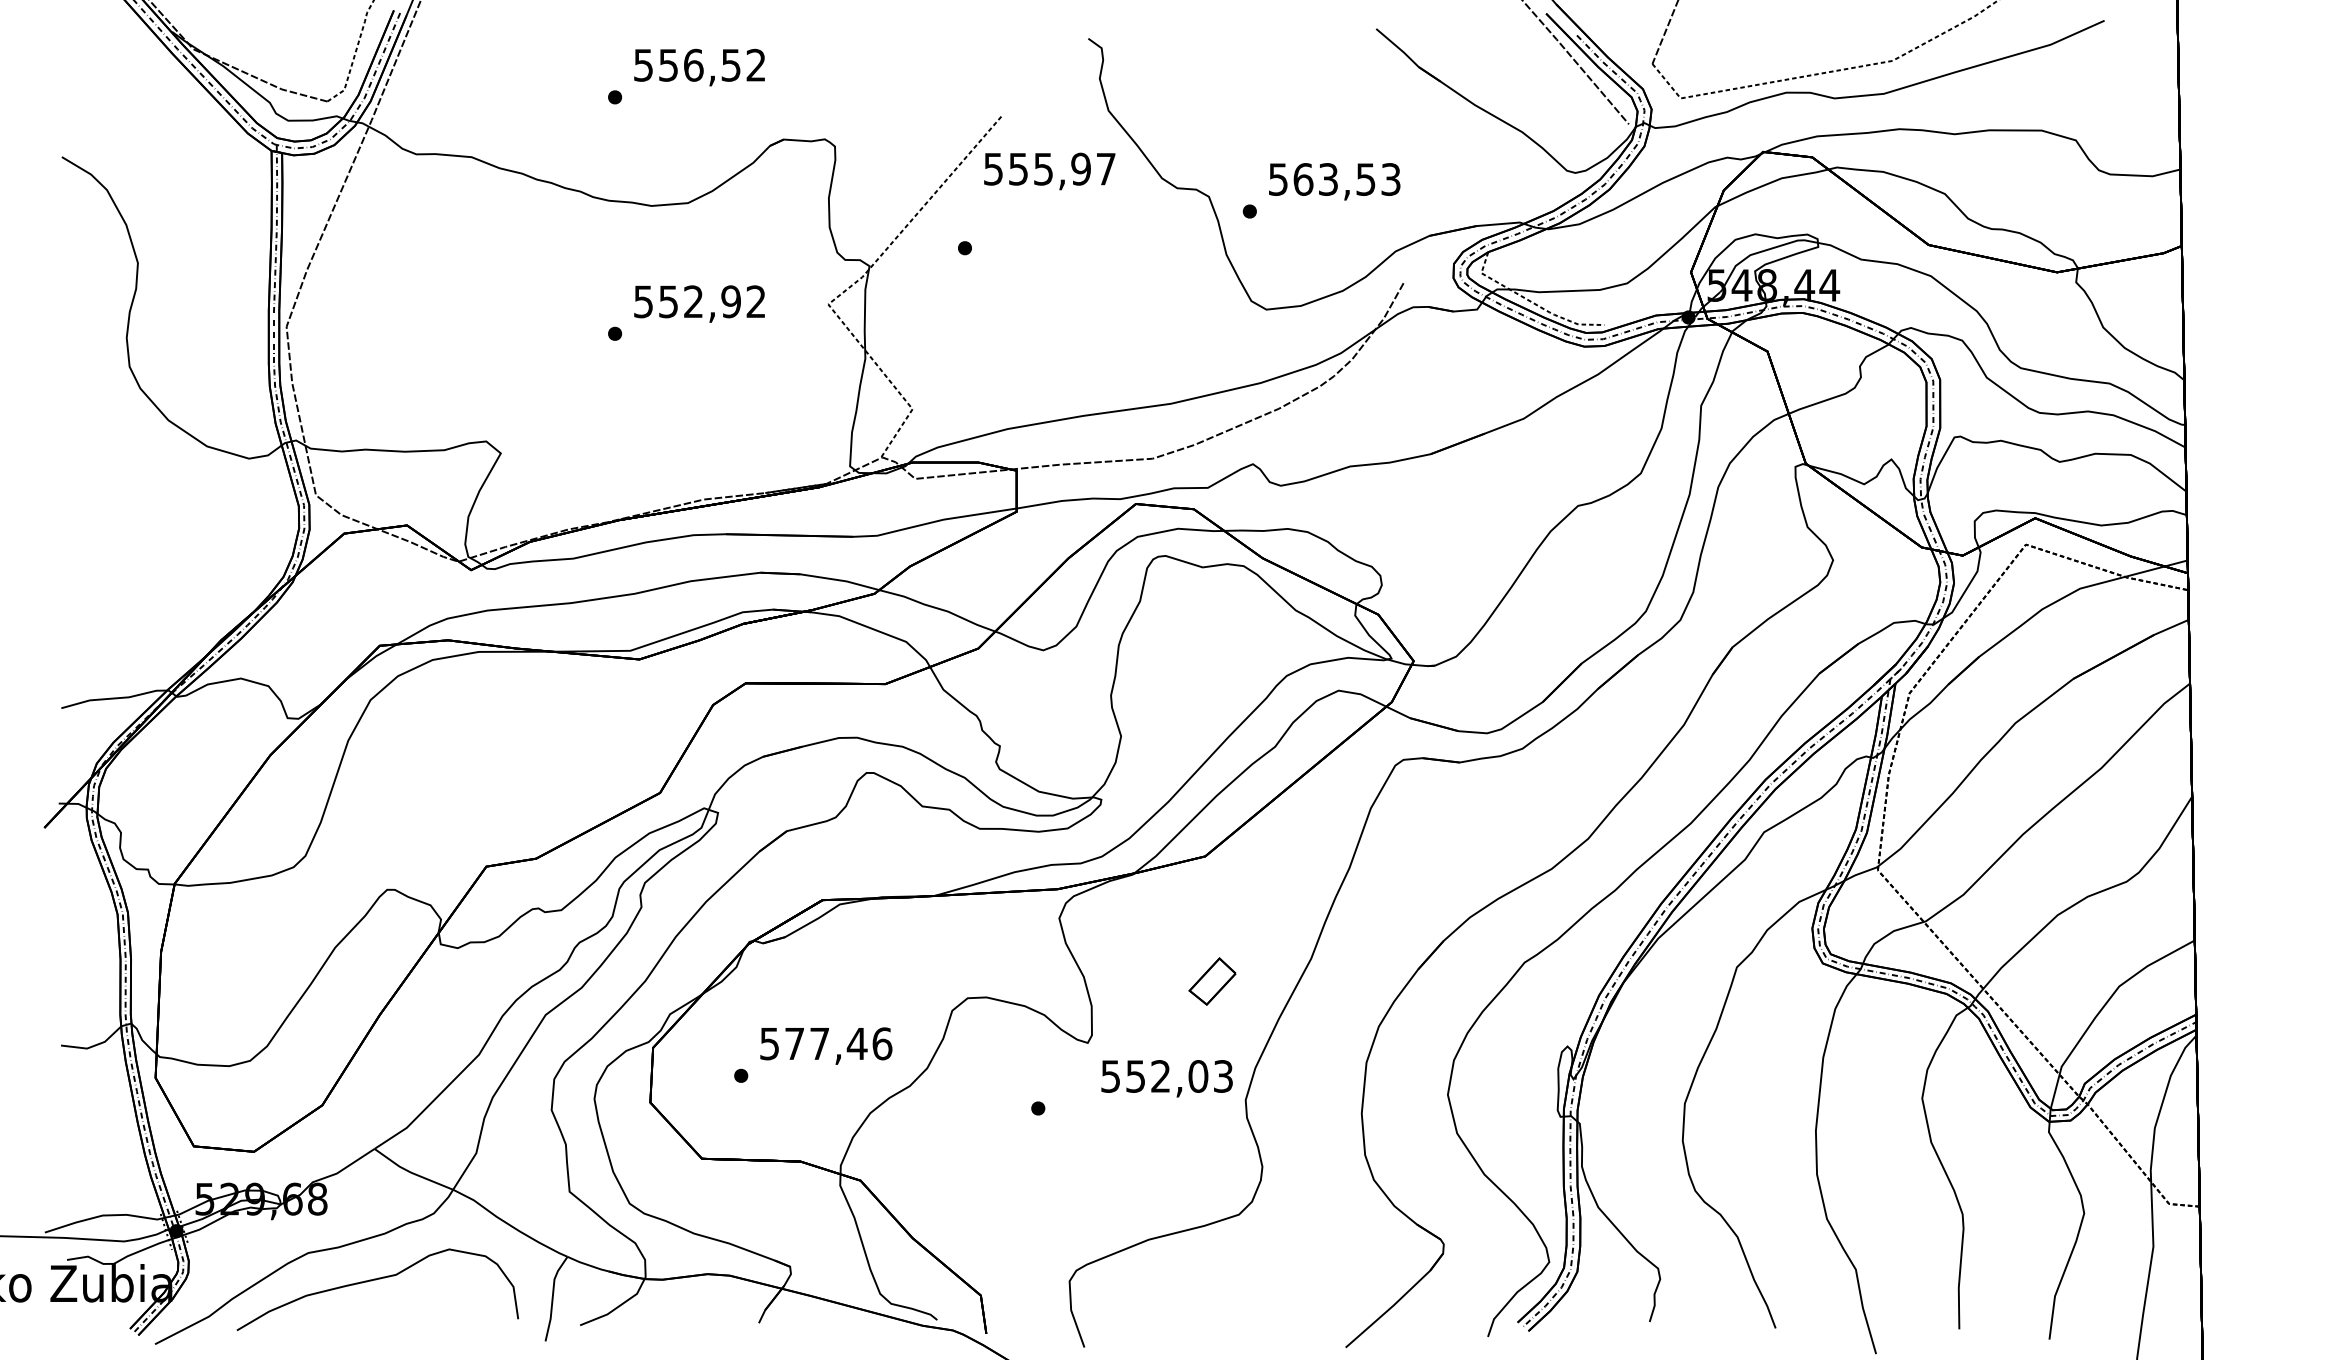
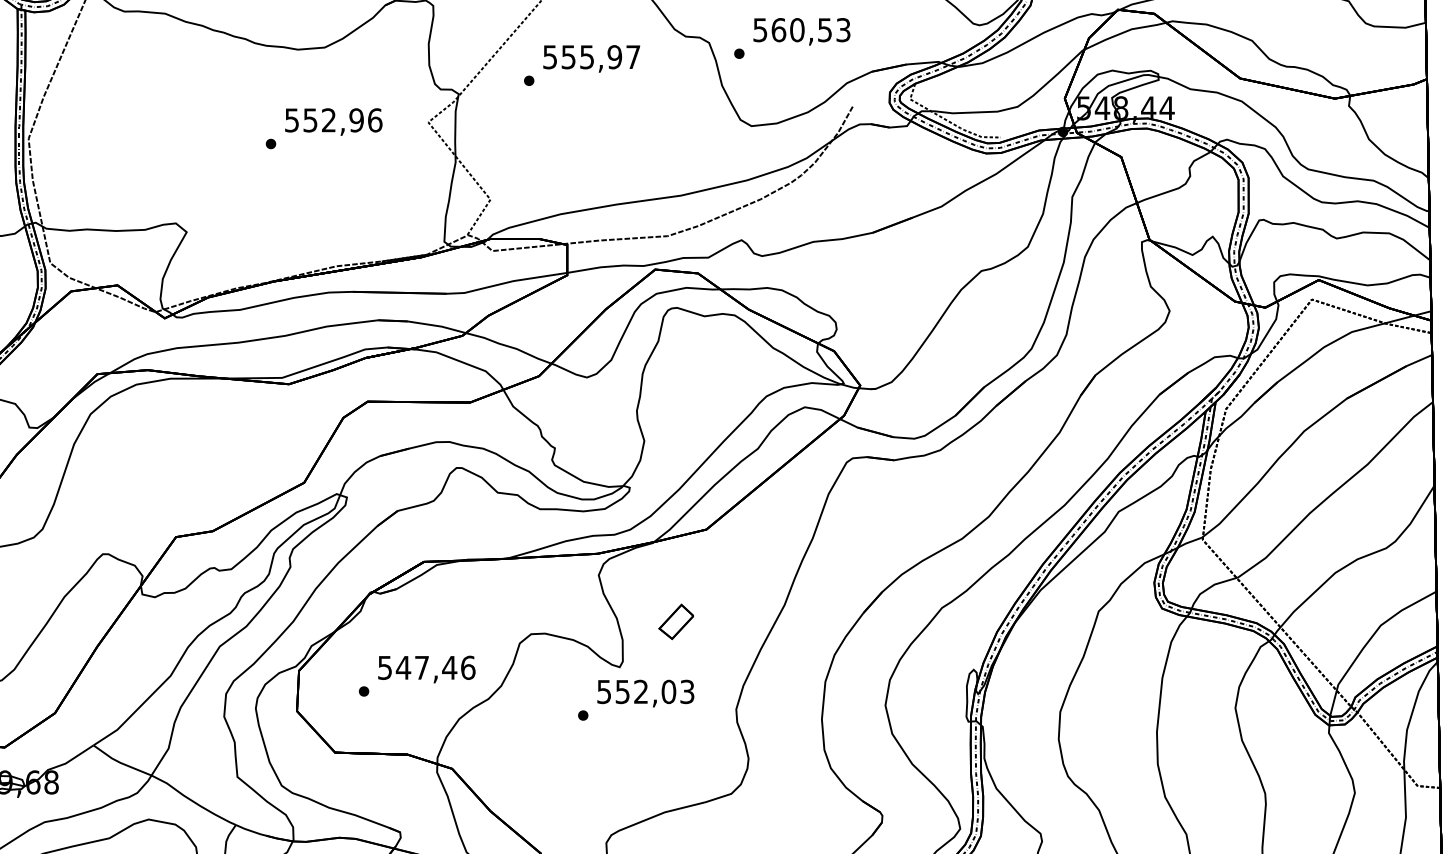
text: (1049, 171) -> (591, 58), moved
text: (1328, 179) -> (797, 30), 563,53 -> 560,53
text: (756, 301) -> (375, 120), 552,92 -> 552,96
part: (1212, 981) -> (676, 621), moved
text: (794, 1043) -> (403, 667), 577,46 -> 547,46
text: (1166, 1078) -> (645, 693), moved

